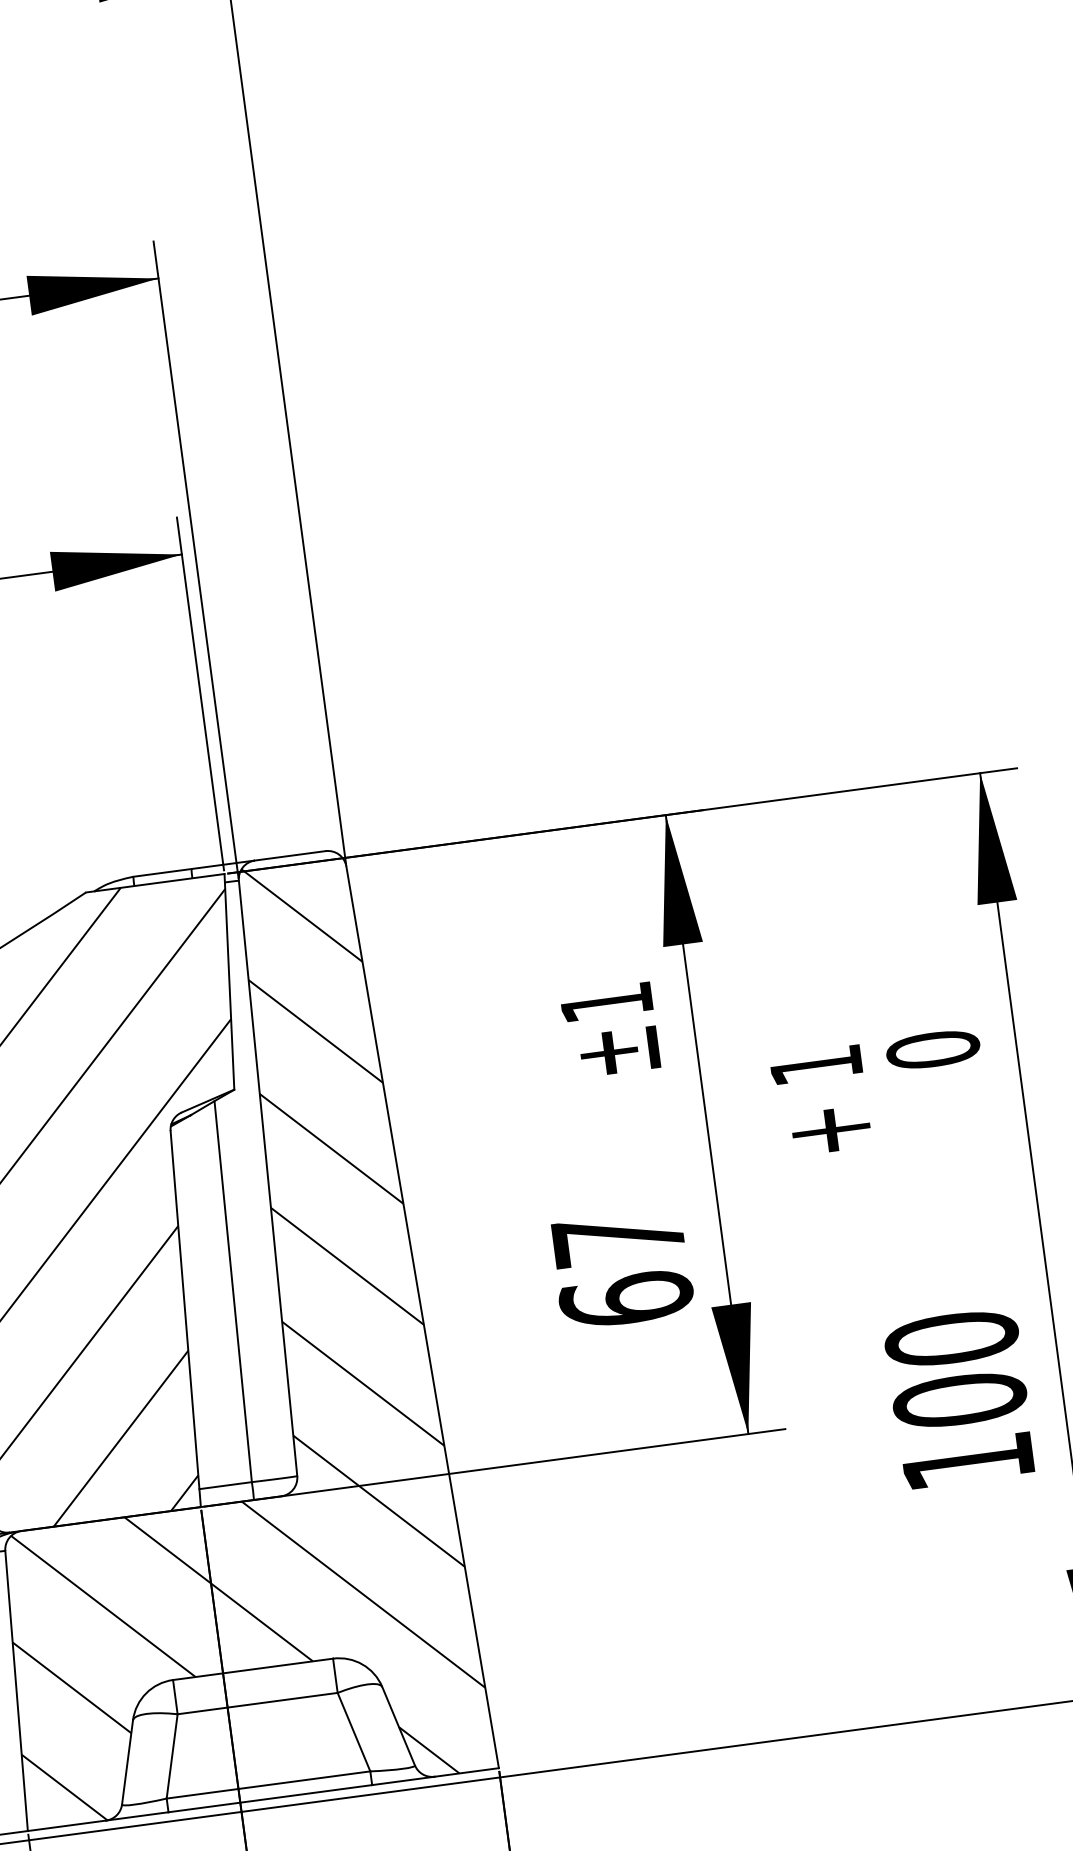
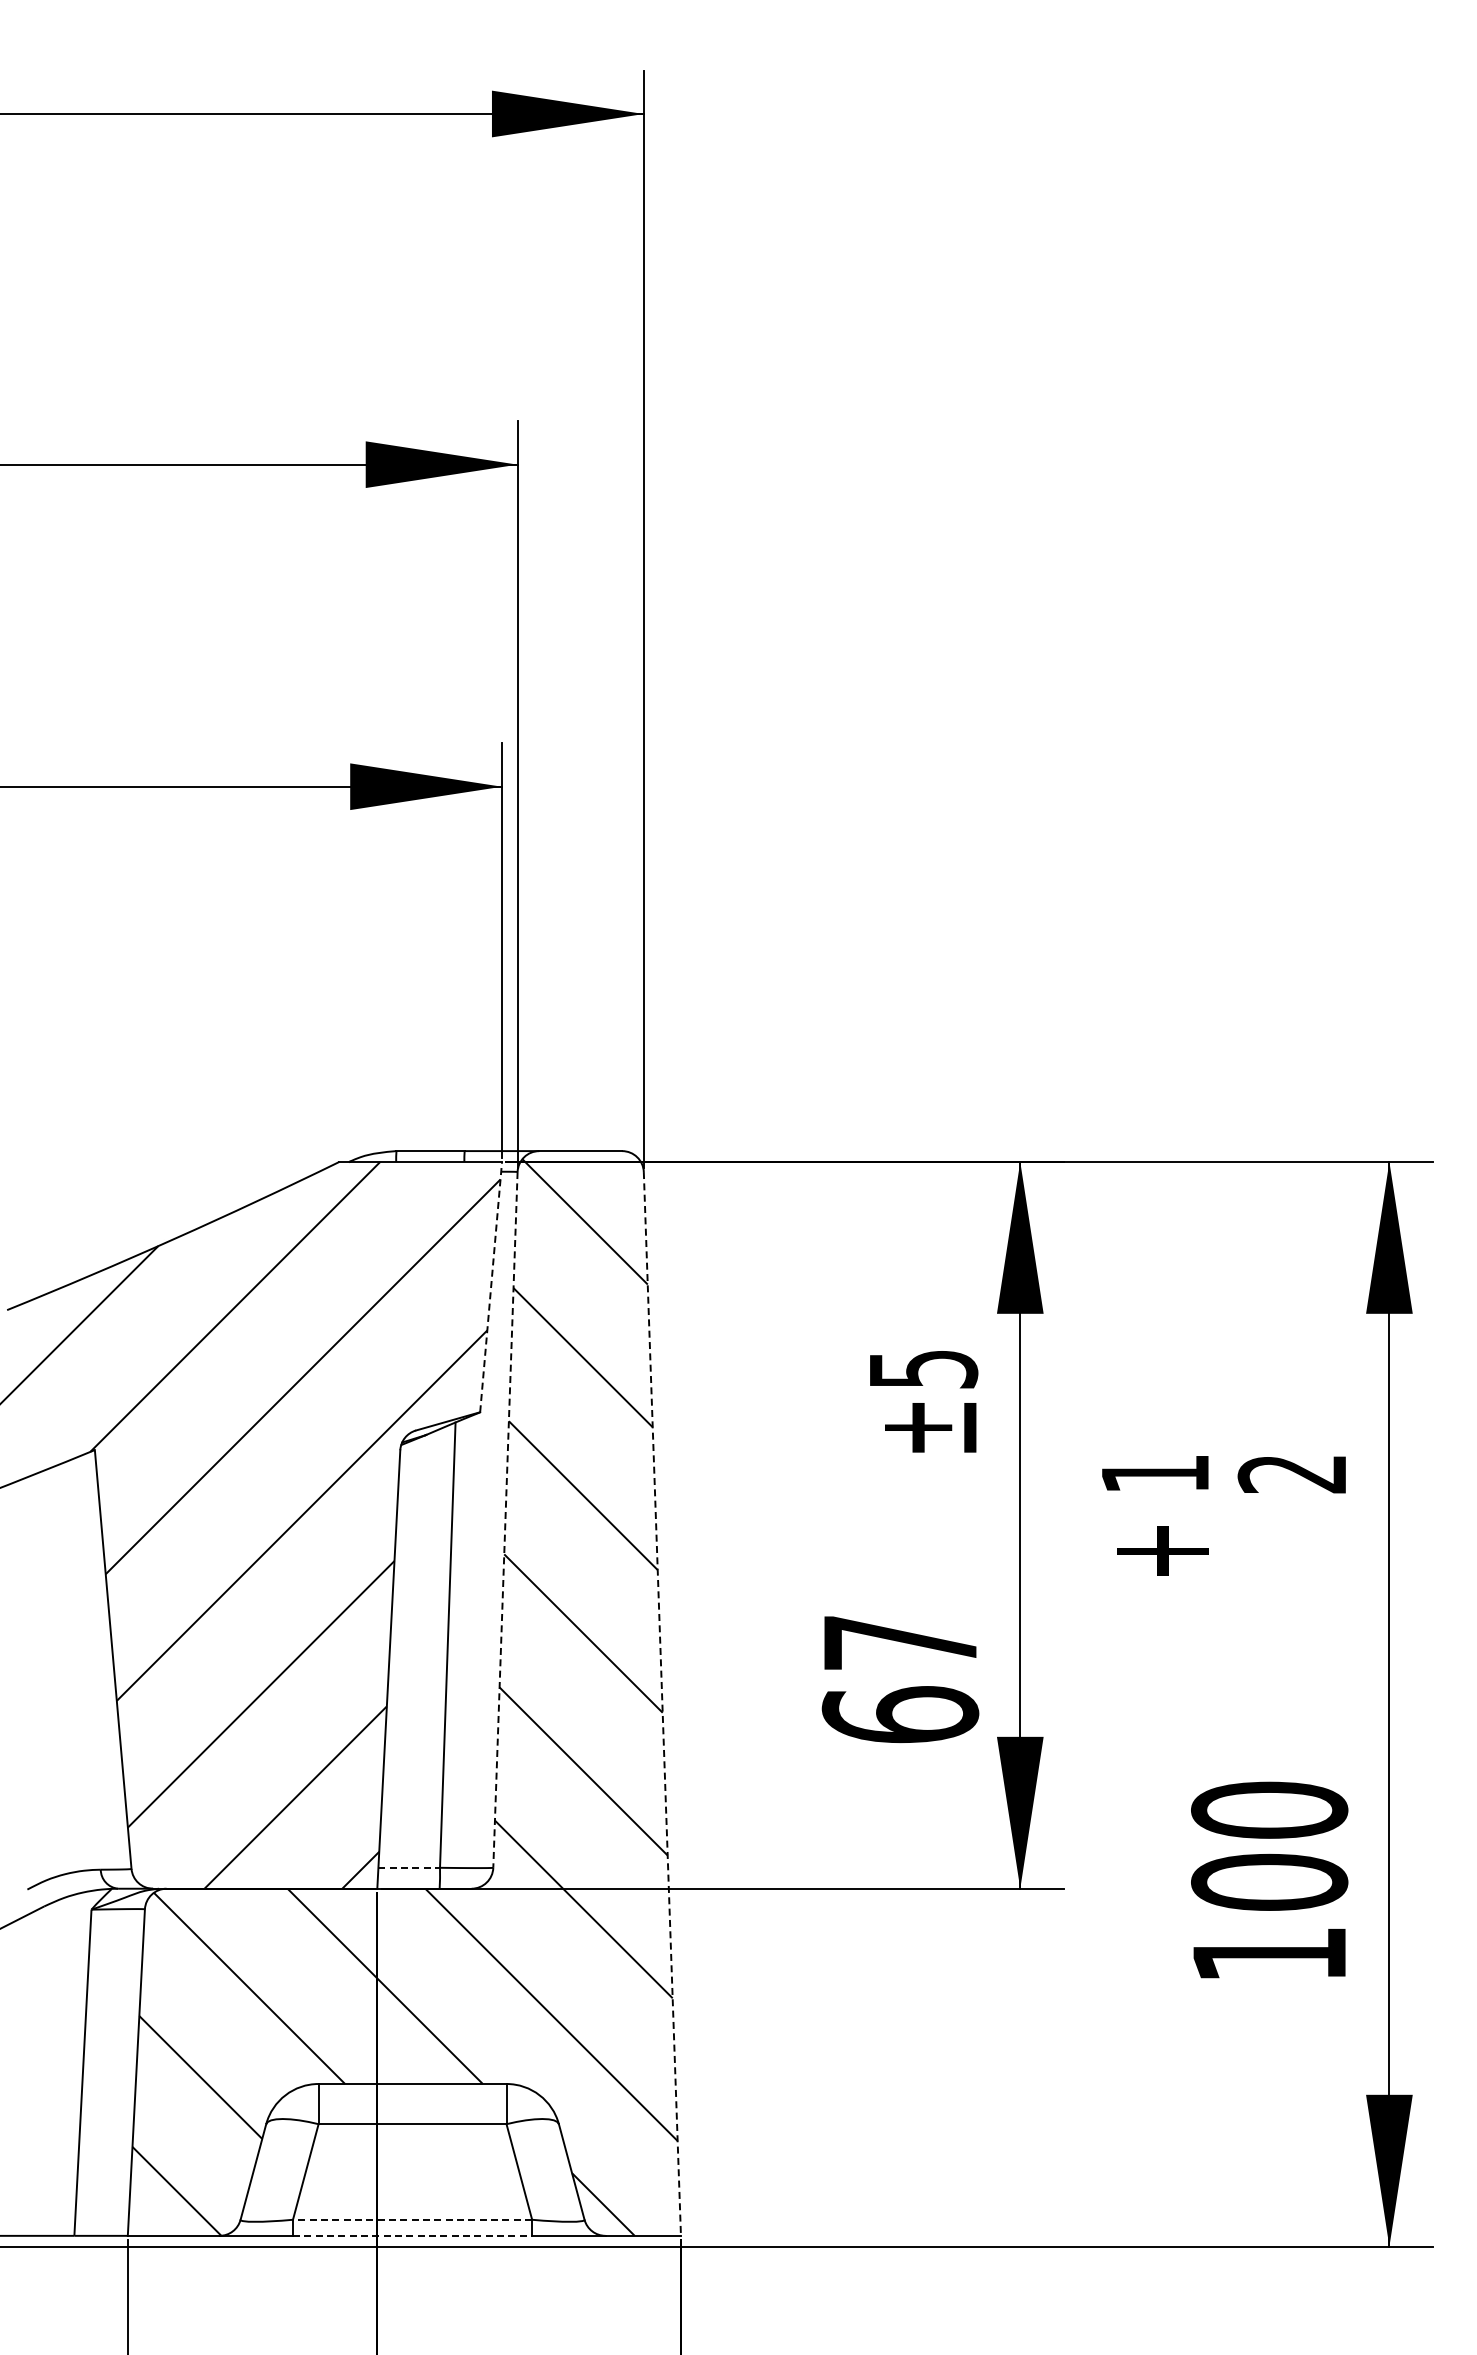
line: (229, 982) -> (491, 1287), solid -> dashed
text: (607, 1002) -> (924, 1369), ±1 -> ±5
text: (933, 1049) -> (1292, 1473), 0 -> 2
line: (268, 1178) -> (505, 1520), solid -> dashed
line: (422, 1317) -> (662, 1704), solid -> dashed
line: (225, 1485) -> (409, 1867), solid -> dashed
line: (268, 1784) -> (412, 2219), solid -> dashed
line: (270, 1798) -> (412, 2235), solid -> dashed

